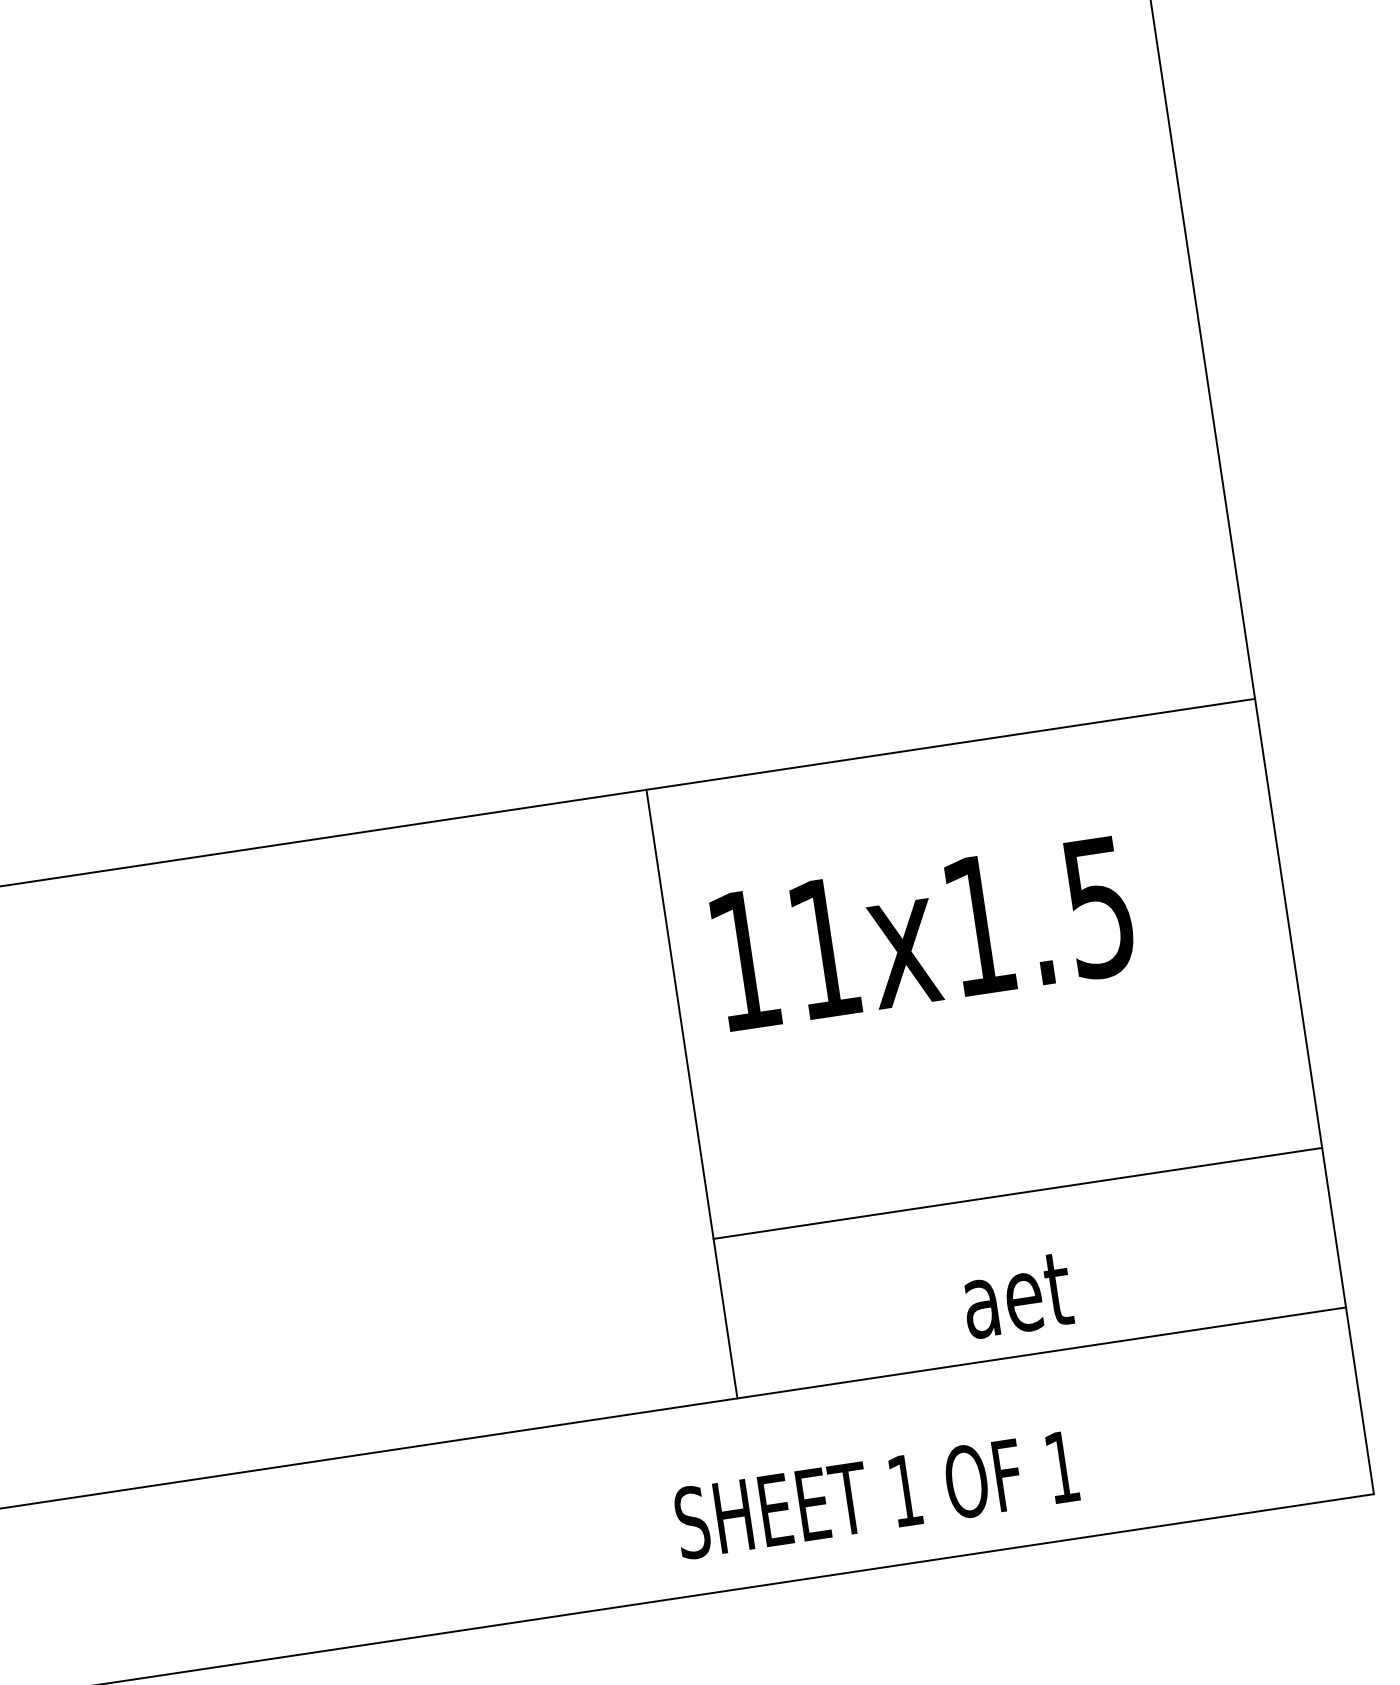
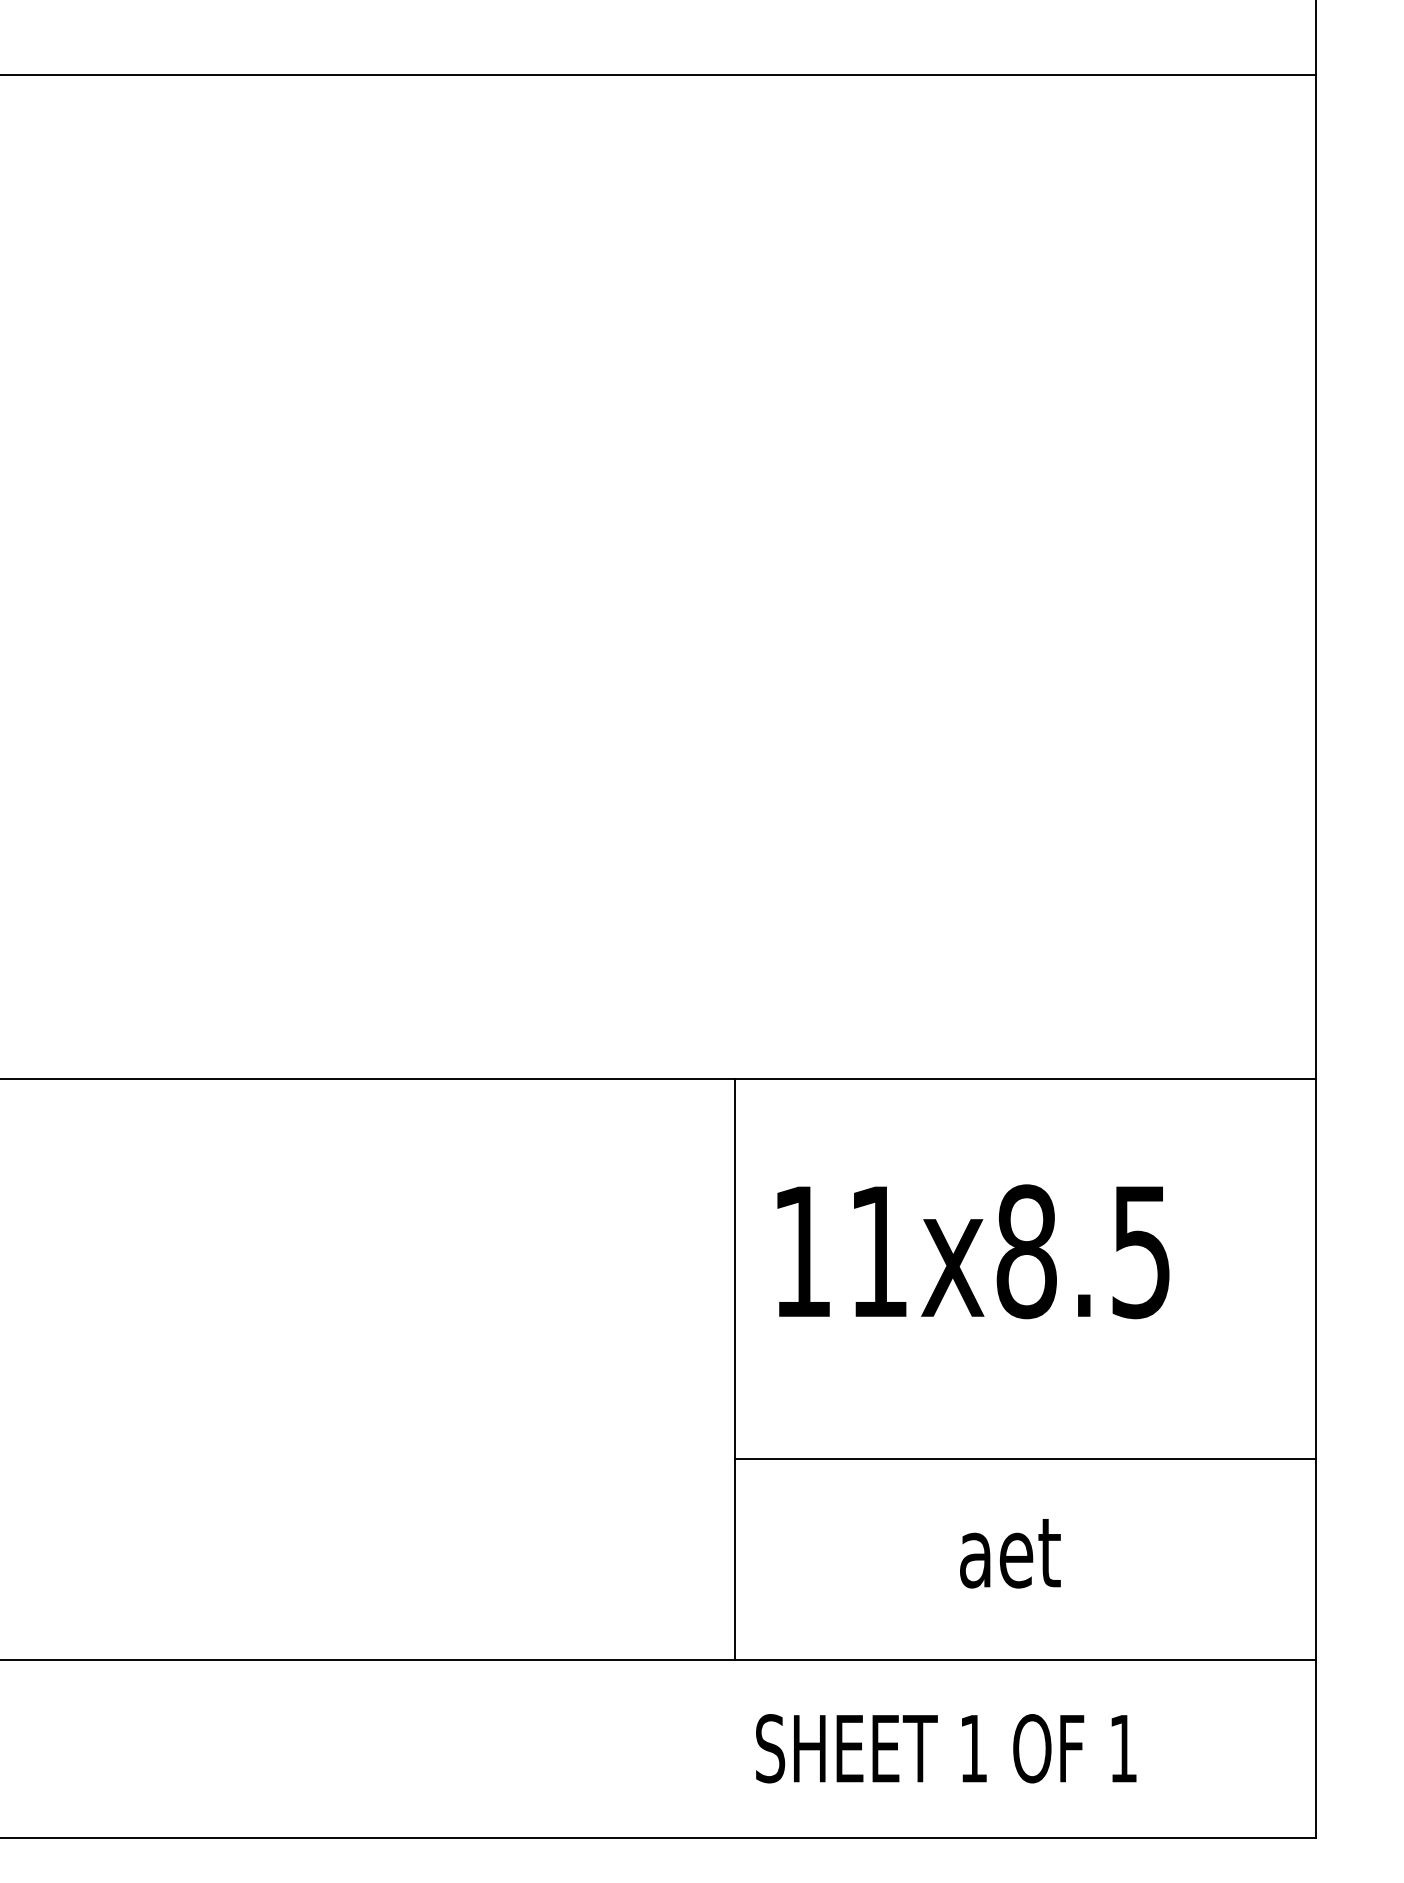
text: (978, 925) -> (1026, 1251), 11x1.5 -> 11x8.5
line: (1017, 1193) -> (1025, 1458), moved
text: (1017, 1296) -> (1010, 1553), moved
text: (876, 1494) -> (946, 1748), moved

